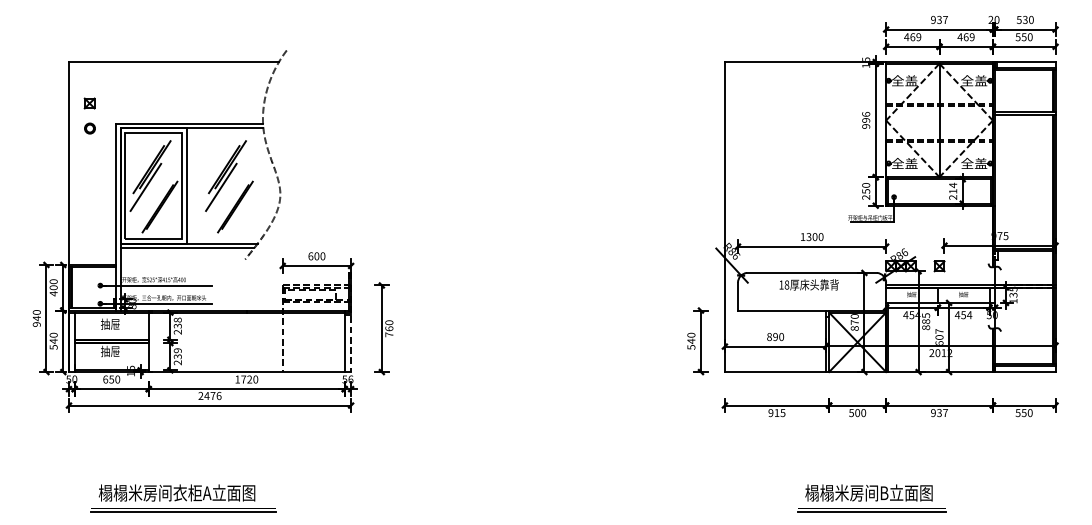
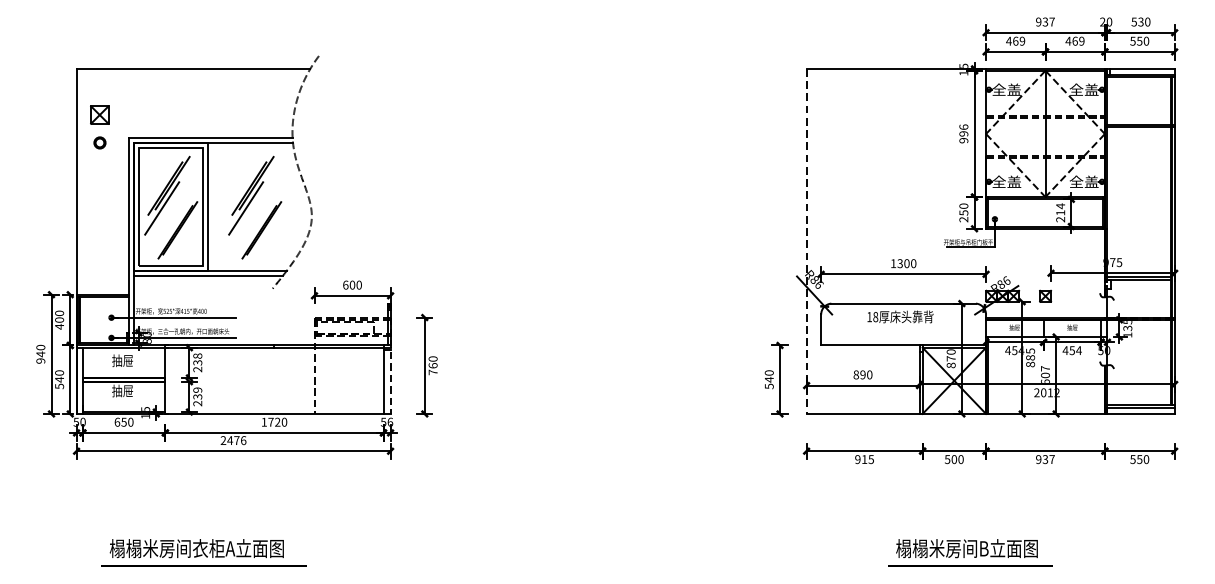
part: (89, 103) -> (99, 115), size x1.6
line: (724, 217) -> (806, 241), solid -> dashed
line: (183, 511) -> (204, 569), removed
line: (871, 511) -> (969, 569), removed

